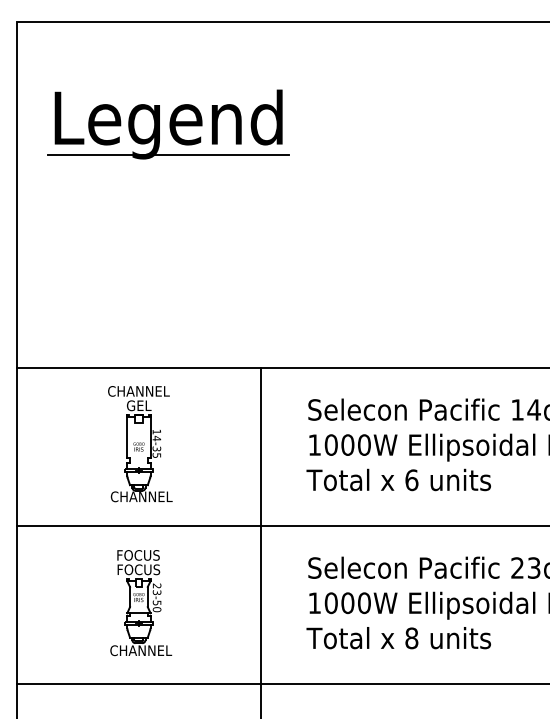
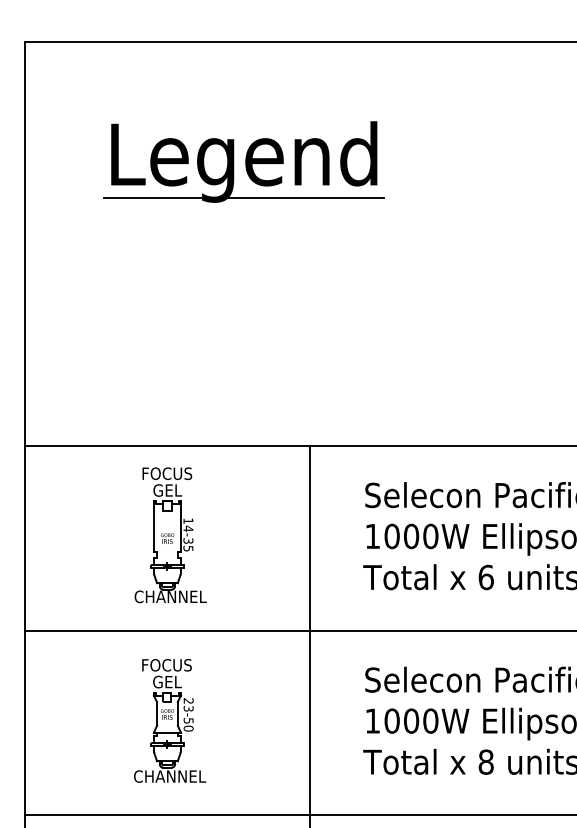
part: (168, 124) -> (244, 161), moved
text: (138, 391) -> (166, 473), CHANNEL -> FOCUS
text: (138, 569) -> (166, 681), FOCUS -> GEL

